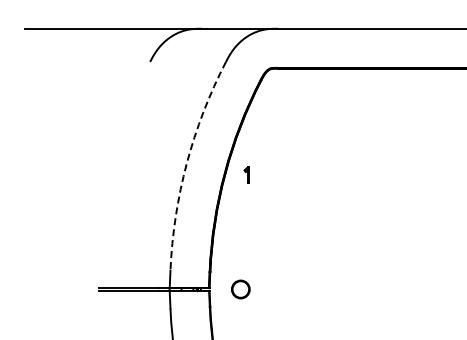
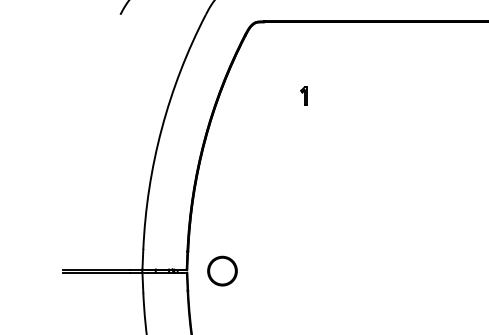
arc: (186, 163) -> (161, 129), dashed -> solid
part: (246, 174) -> (303, 95), moved
part: (240, 289) -> (222, 271), size x1.43

